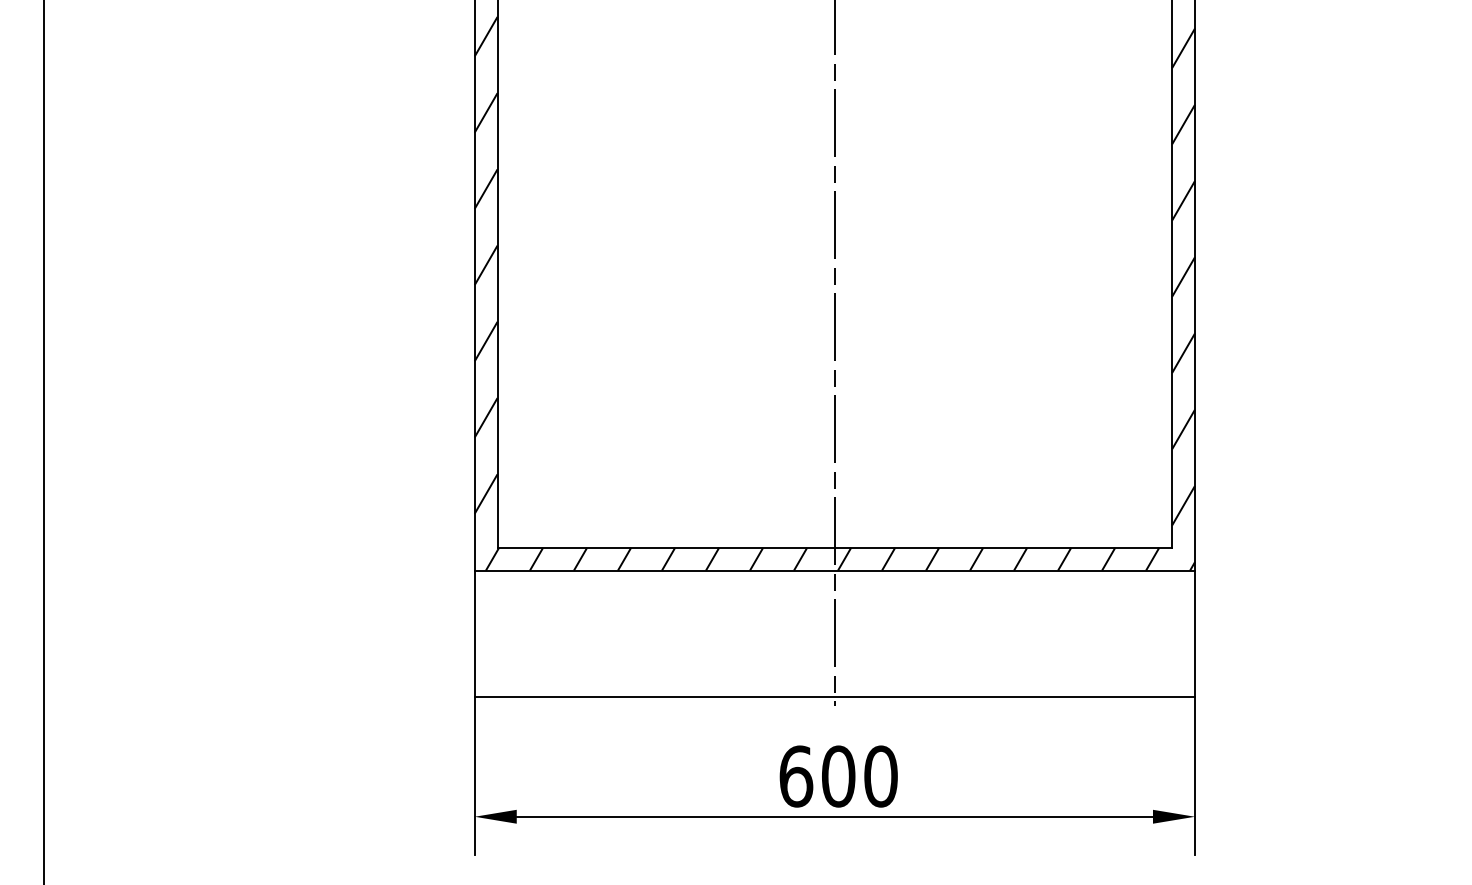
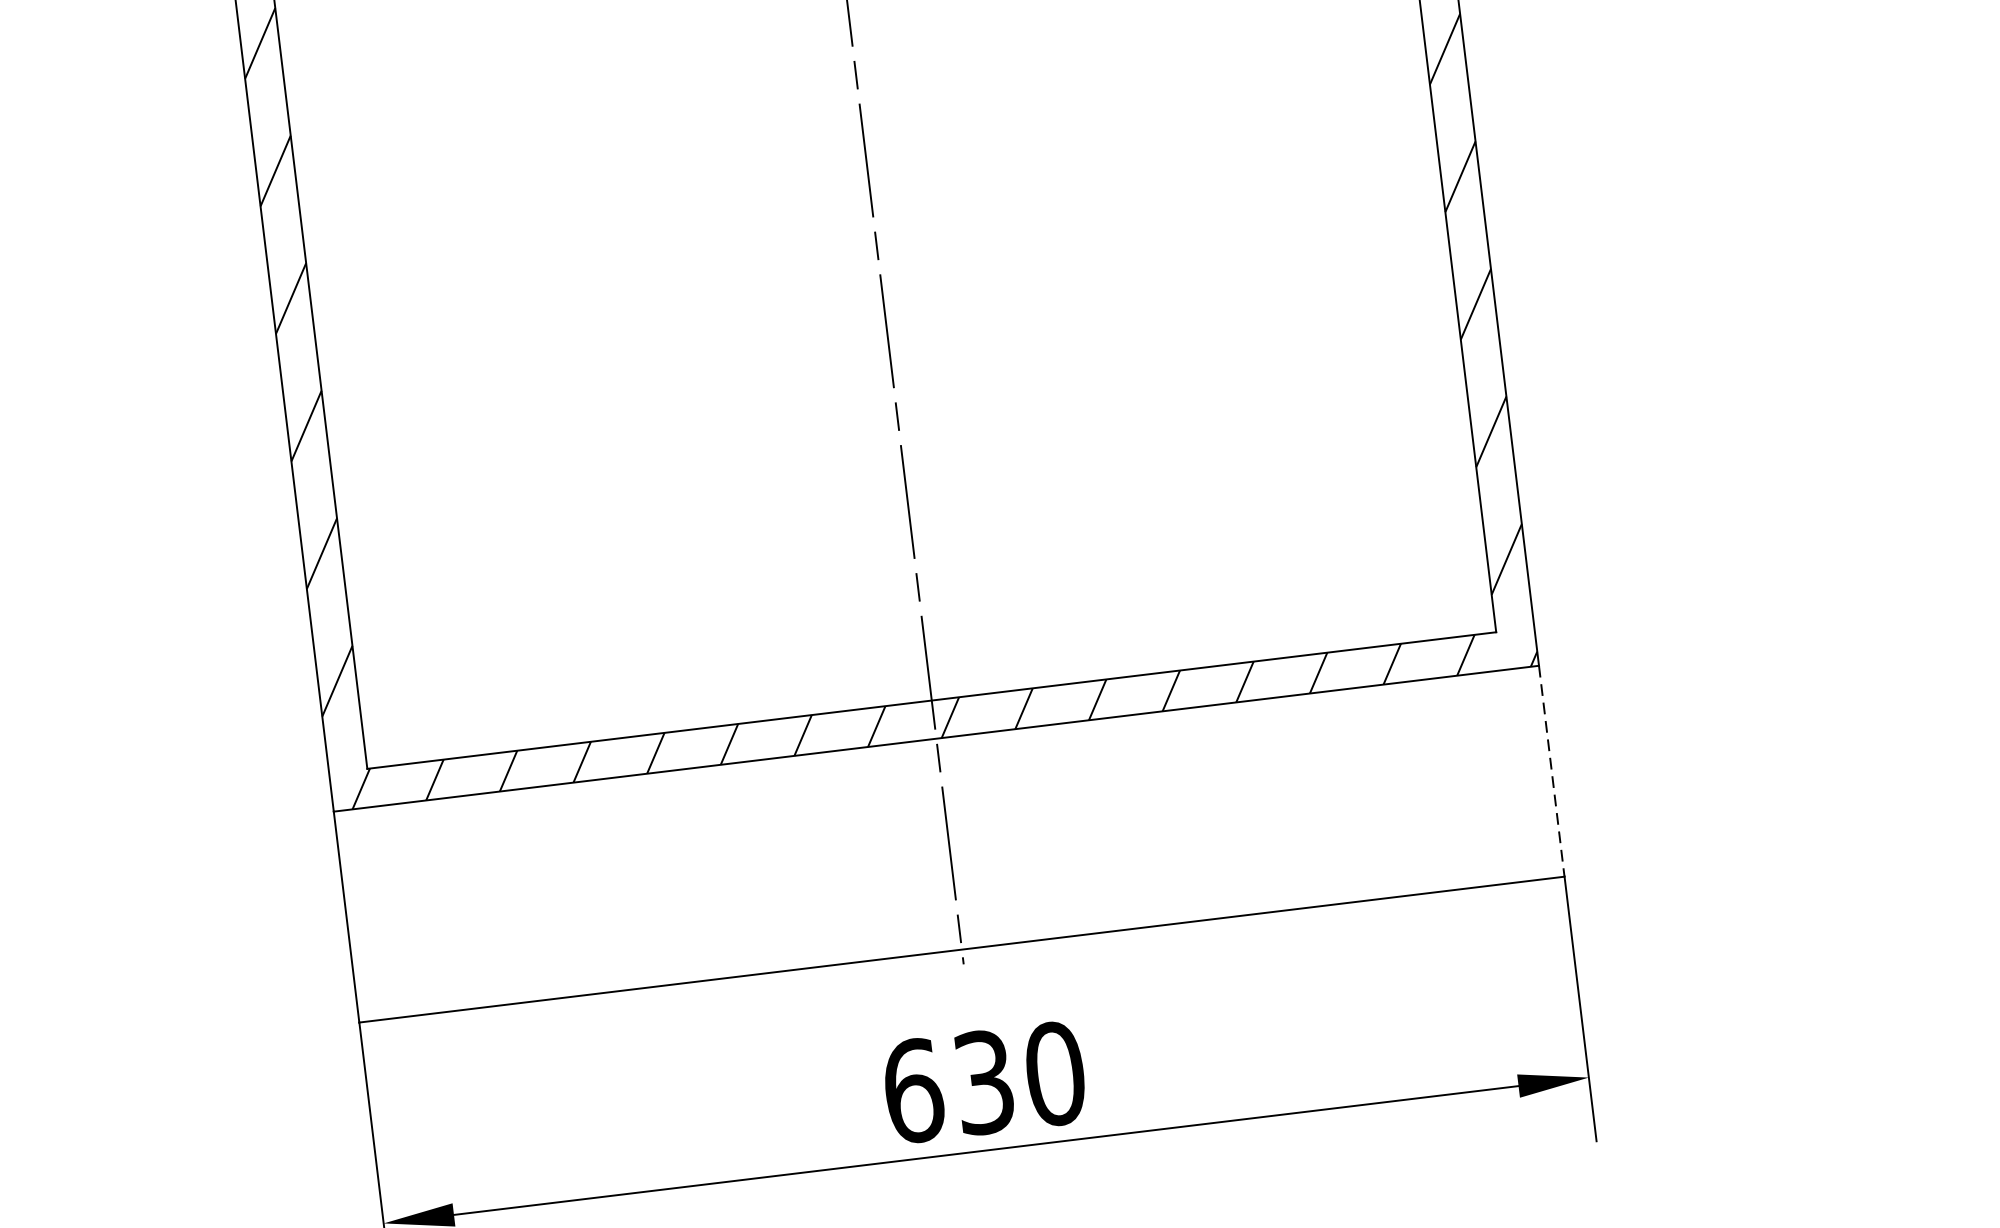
line: (1194, 634) -> (1551, 772), solid -> dashed
text: (838, 776) -> (984, 1082), 600 -> 630

